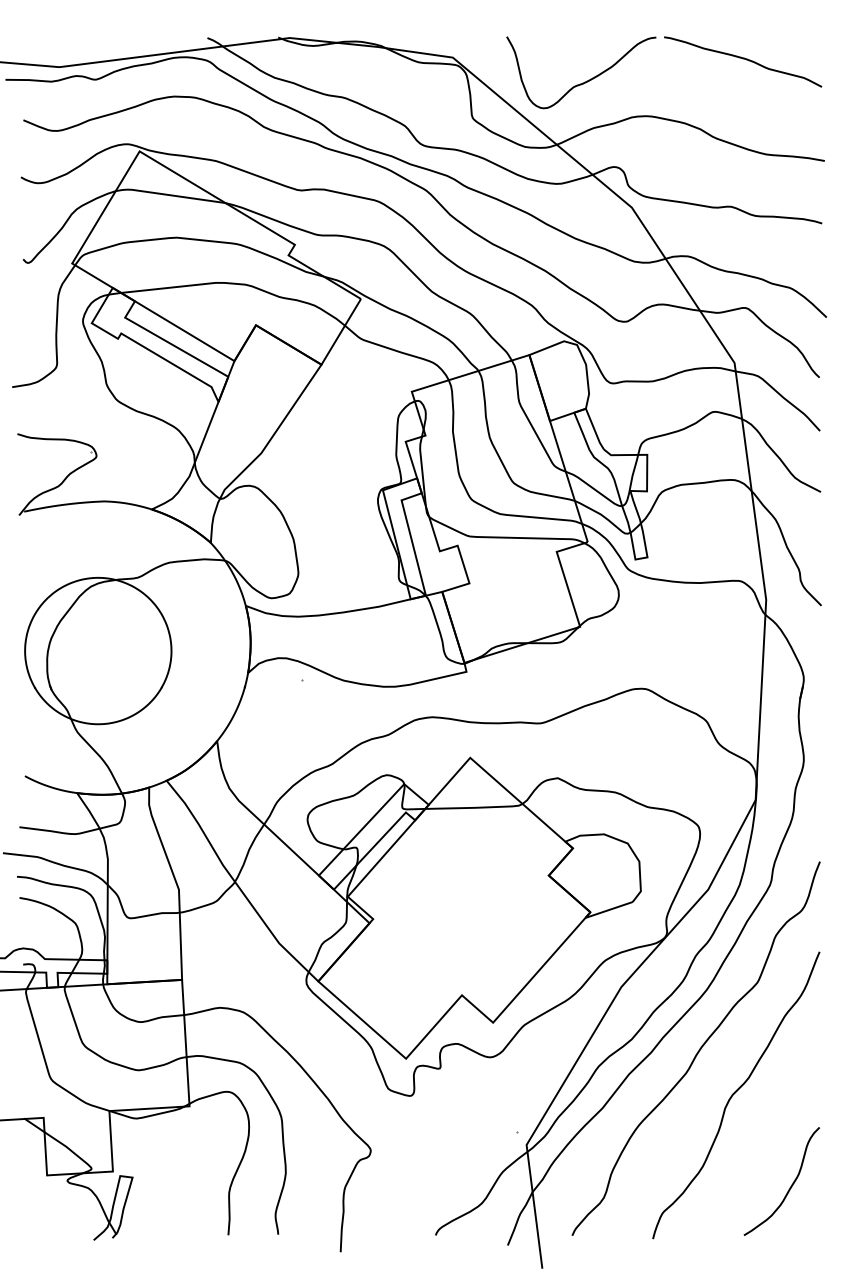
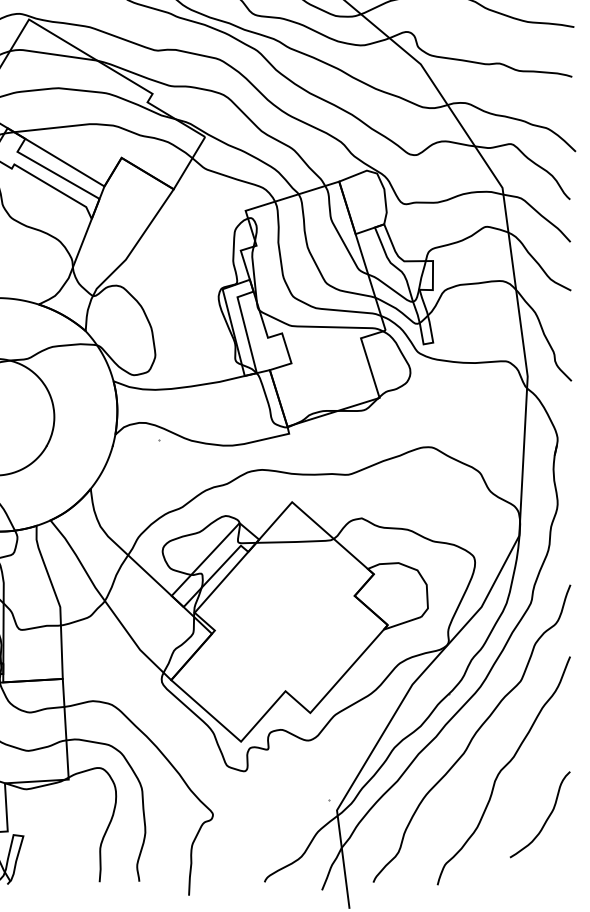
curve: (789, 1187) -> (546, 819), moved

